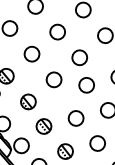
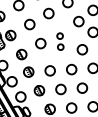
part: (83, 71) -> (60, 41), size x0.6

